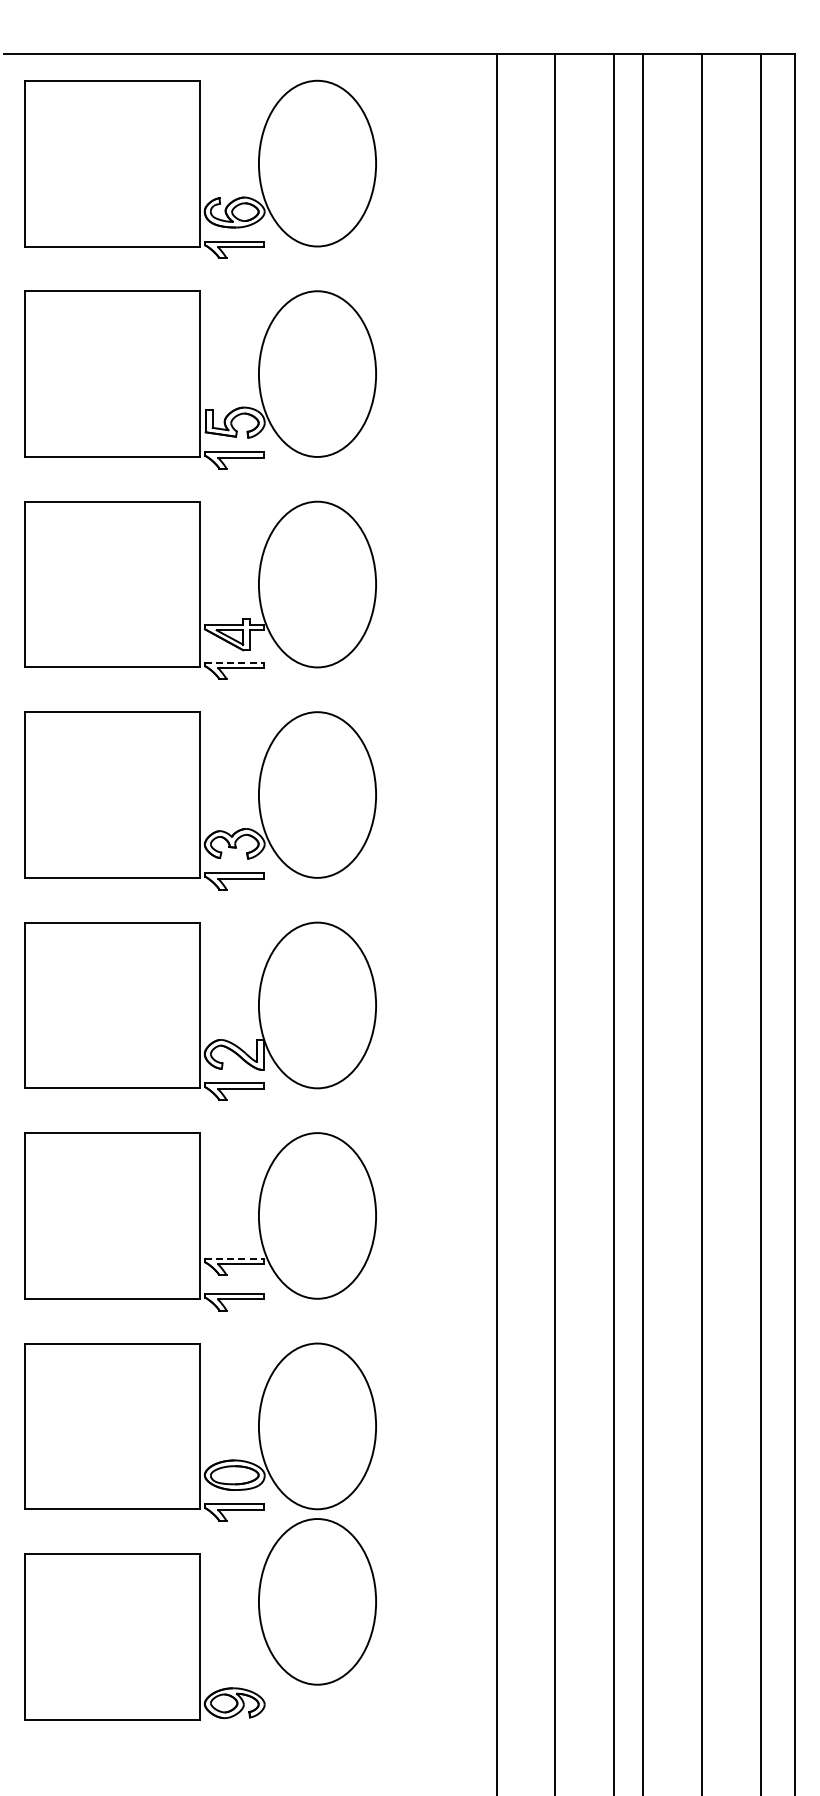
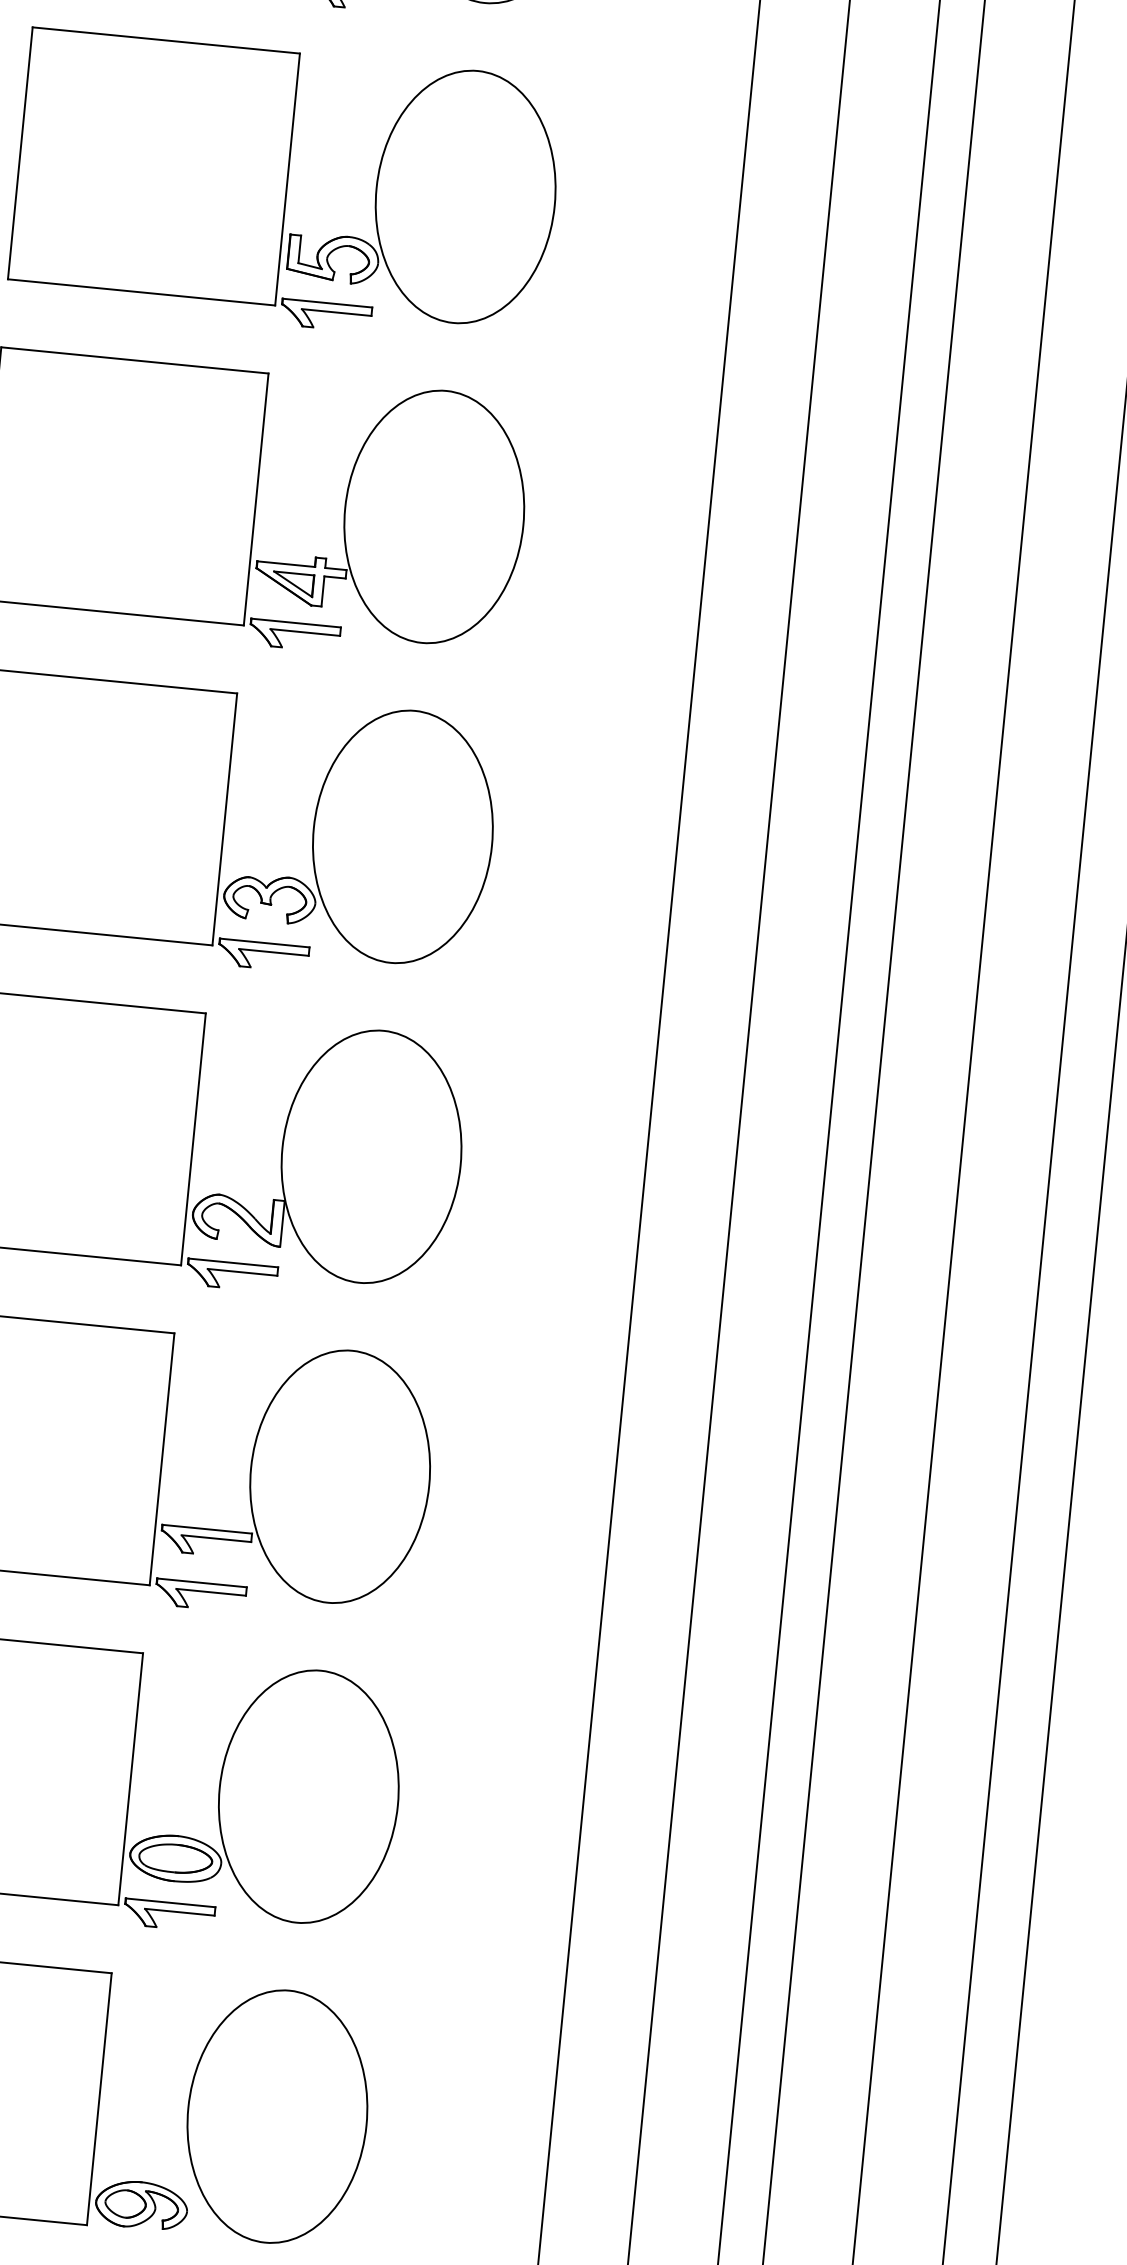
line: (234, 662) -> (296, 623), dashed -> solid
line: (234, 1258) -> (207, 1529), dashed -> solid
part: (317, 1601) -> (277, 2116), moved

